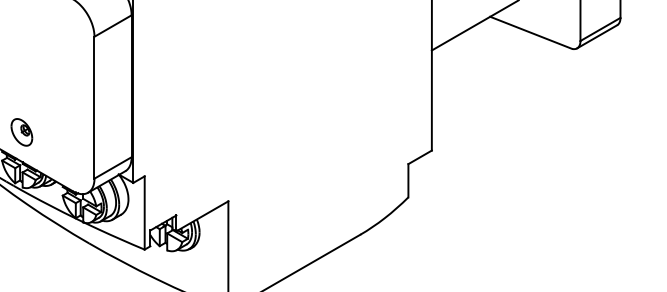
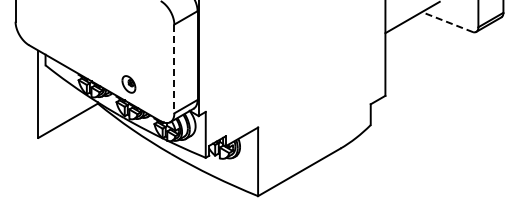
line: (531, 31) -> (447, 21), solid -> dashed
line: (94, 108) -> (174, 69), solid -> dashed

